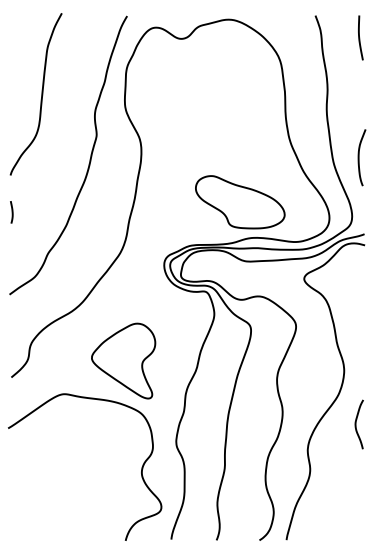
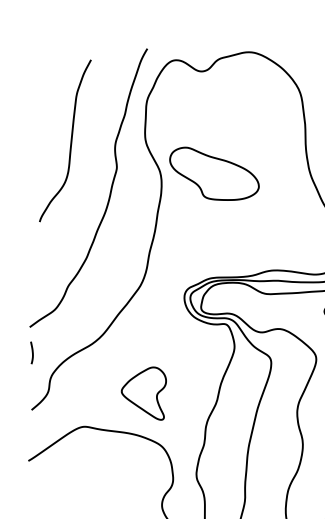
curve: (41, 94) -> (70, 141), moved
part: (240, 202) -> (214, 174), moved
line: (11, 212) -> (31, 353), moved
part: (123, 360) -> (143, 393), size x0.7

